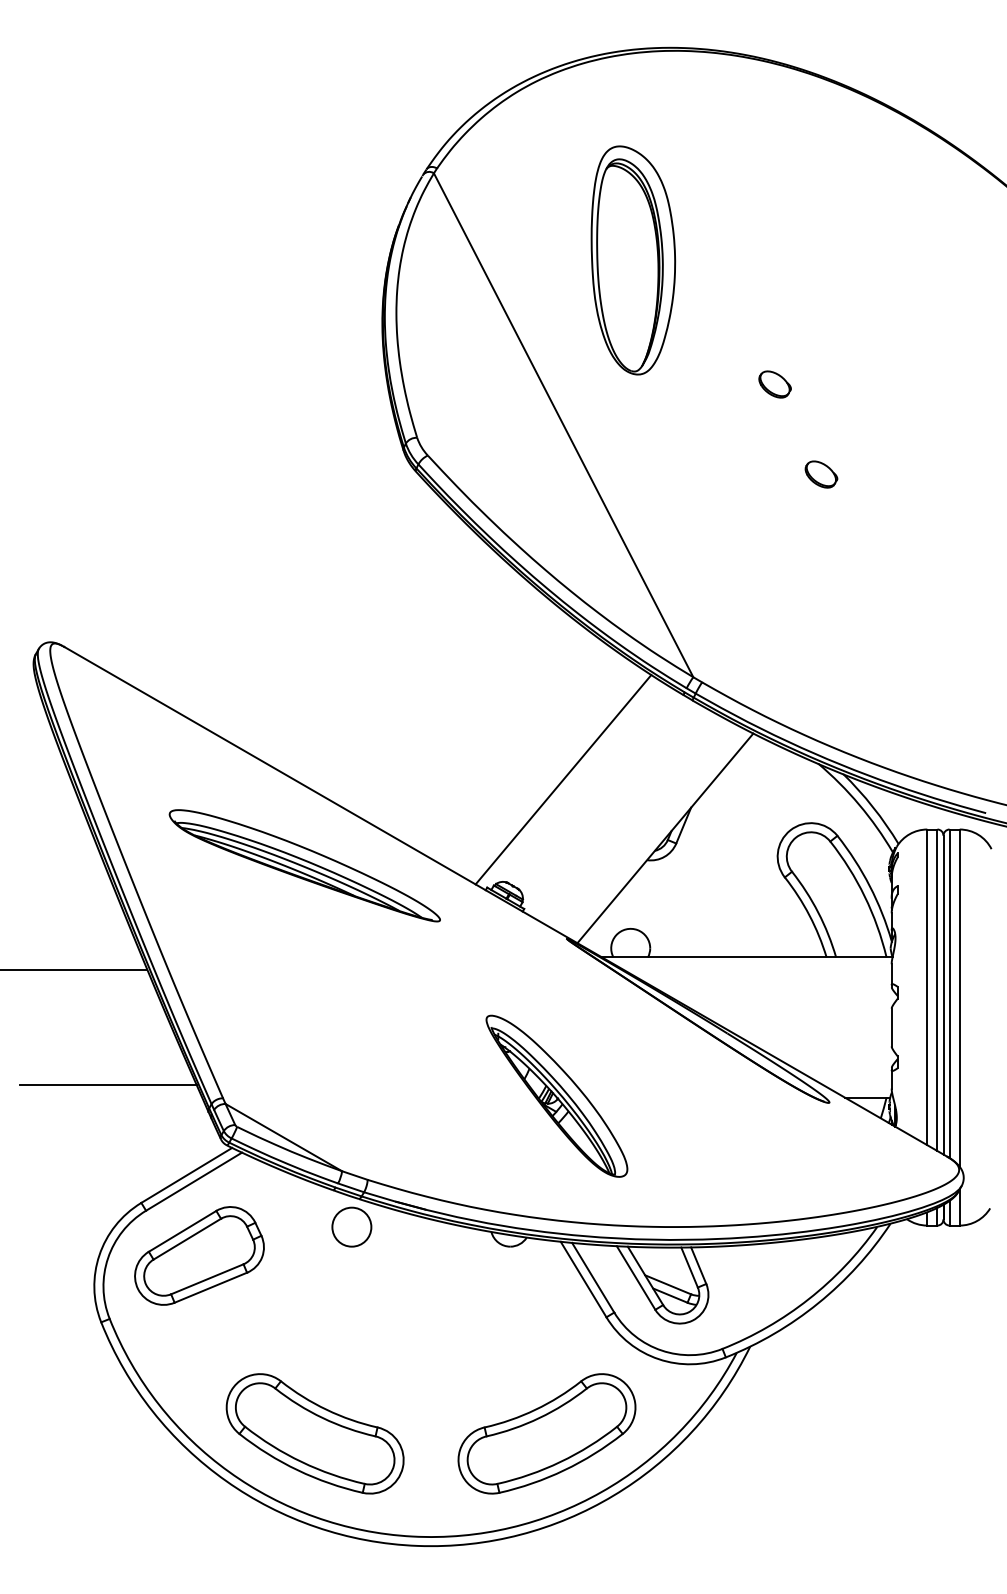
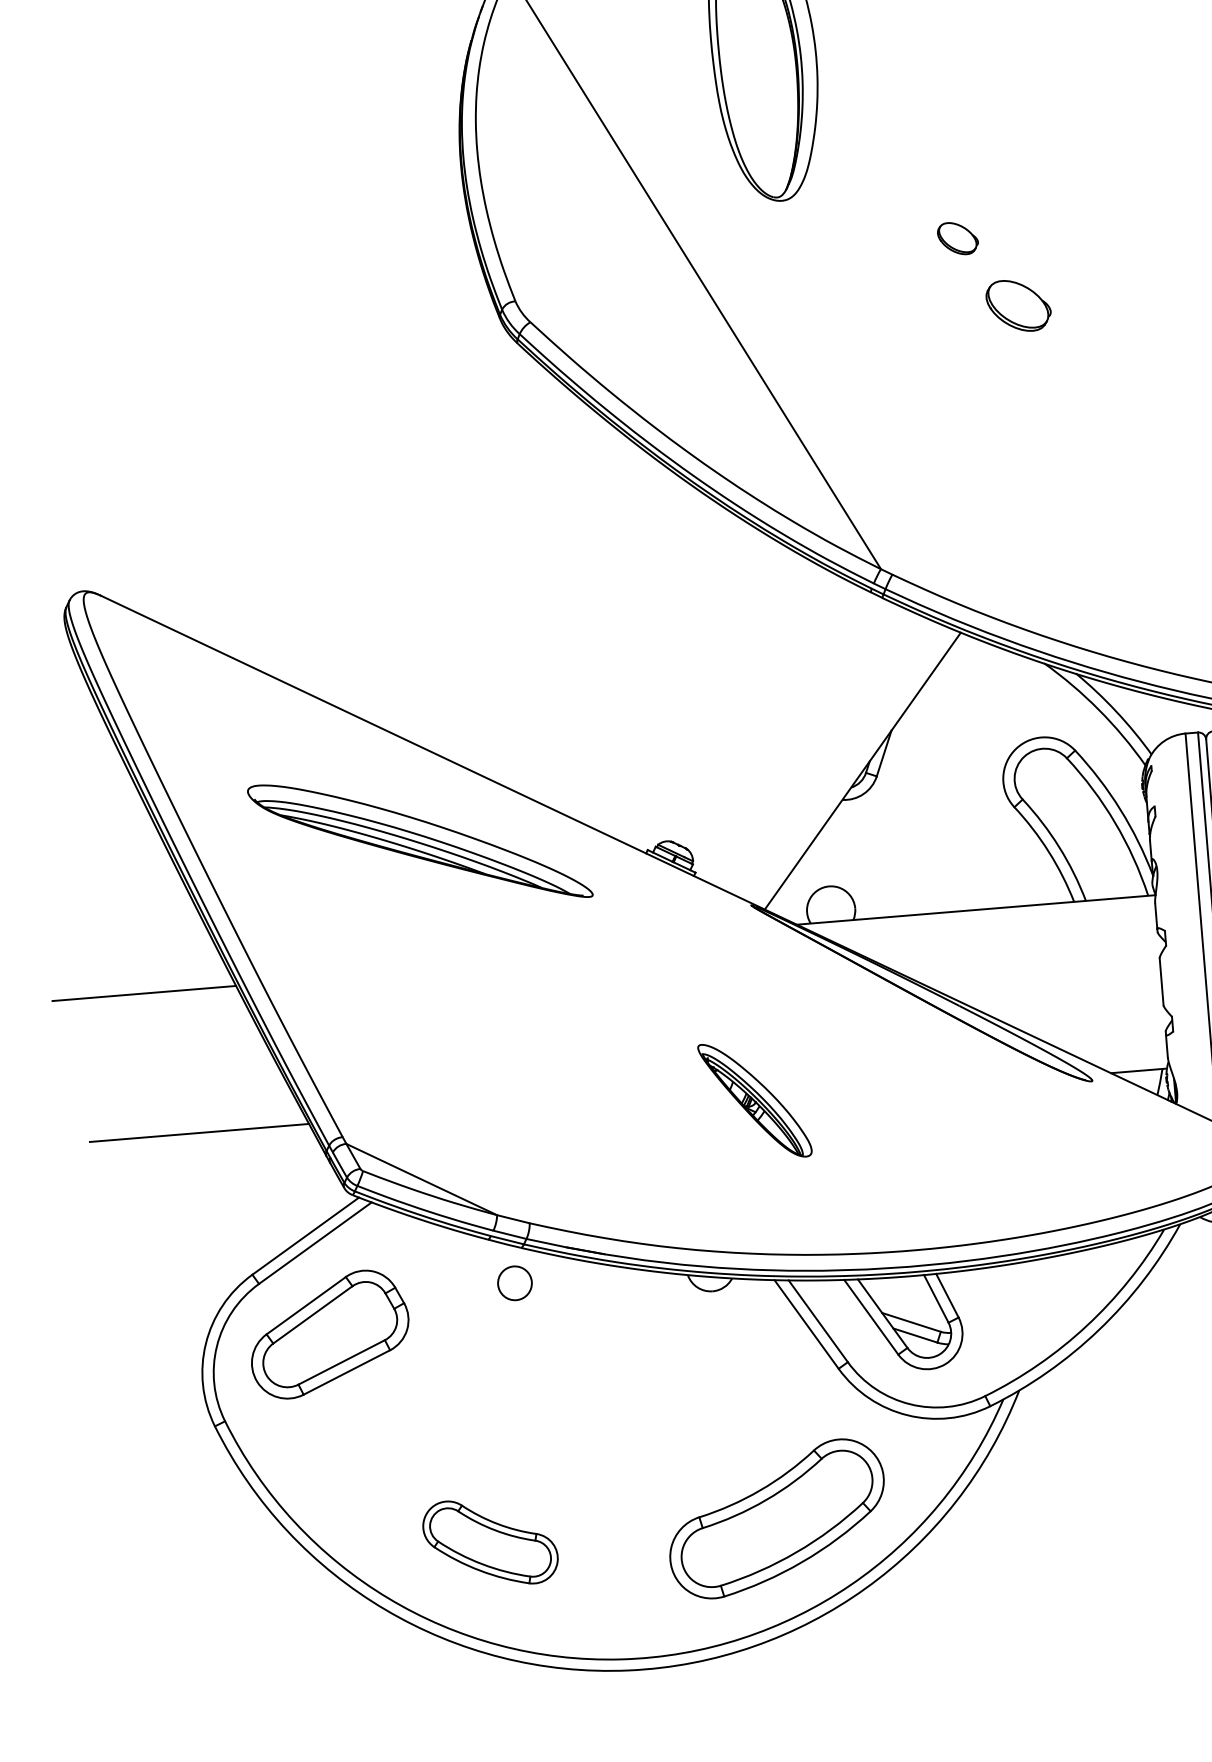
part: (774, 384) -> (957, 238), moved
part: (821, 474) -> (1018, 305), size x1.6
line: (563, 779) -> (730, 708), removed
part: (556, 1095) -> (754, 1099), size x0.6
circle: (351, 1226) -> (514, 1282), size x0.7
part: (314, 1433) -> (489, 1542), size x0.6

